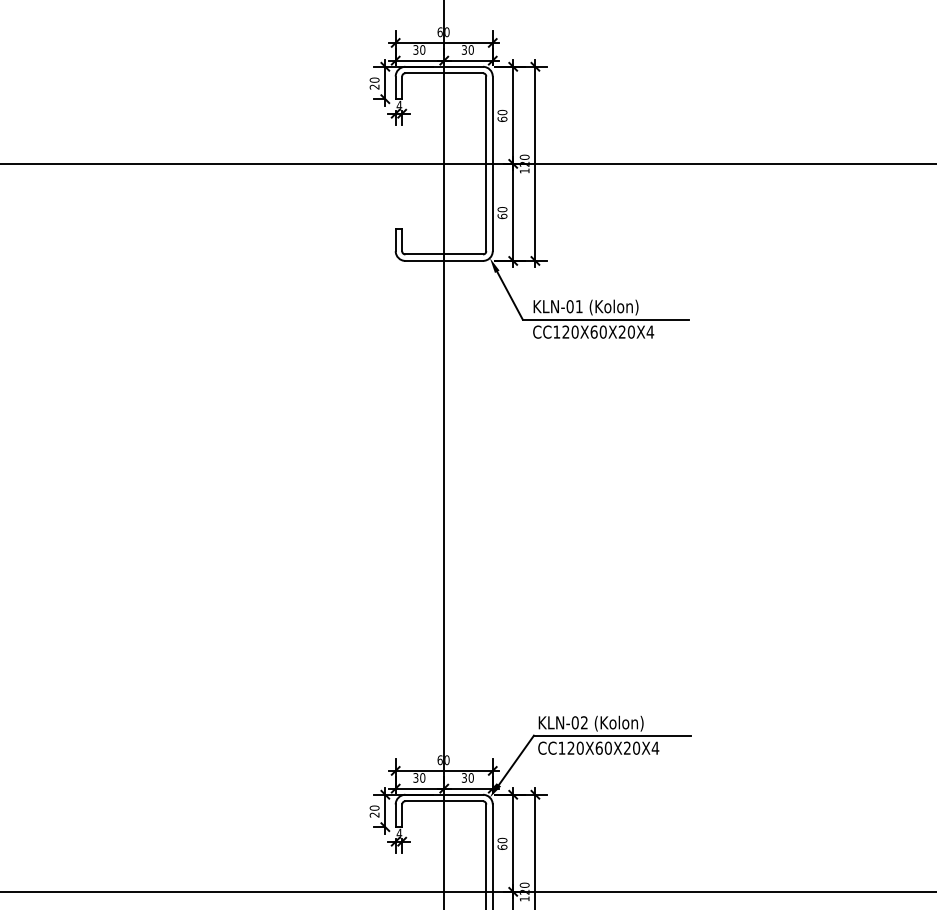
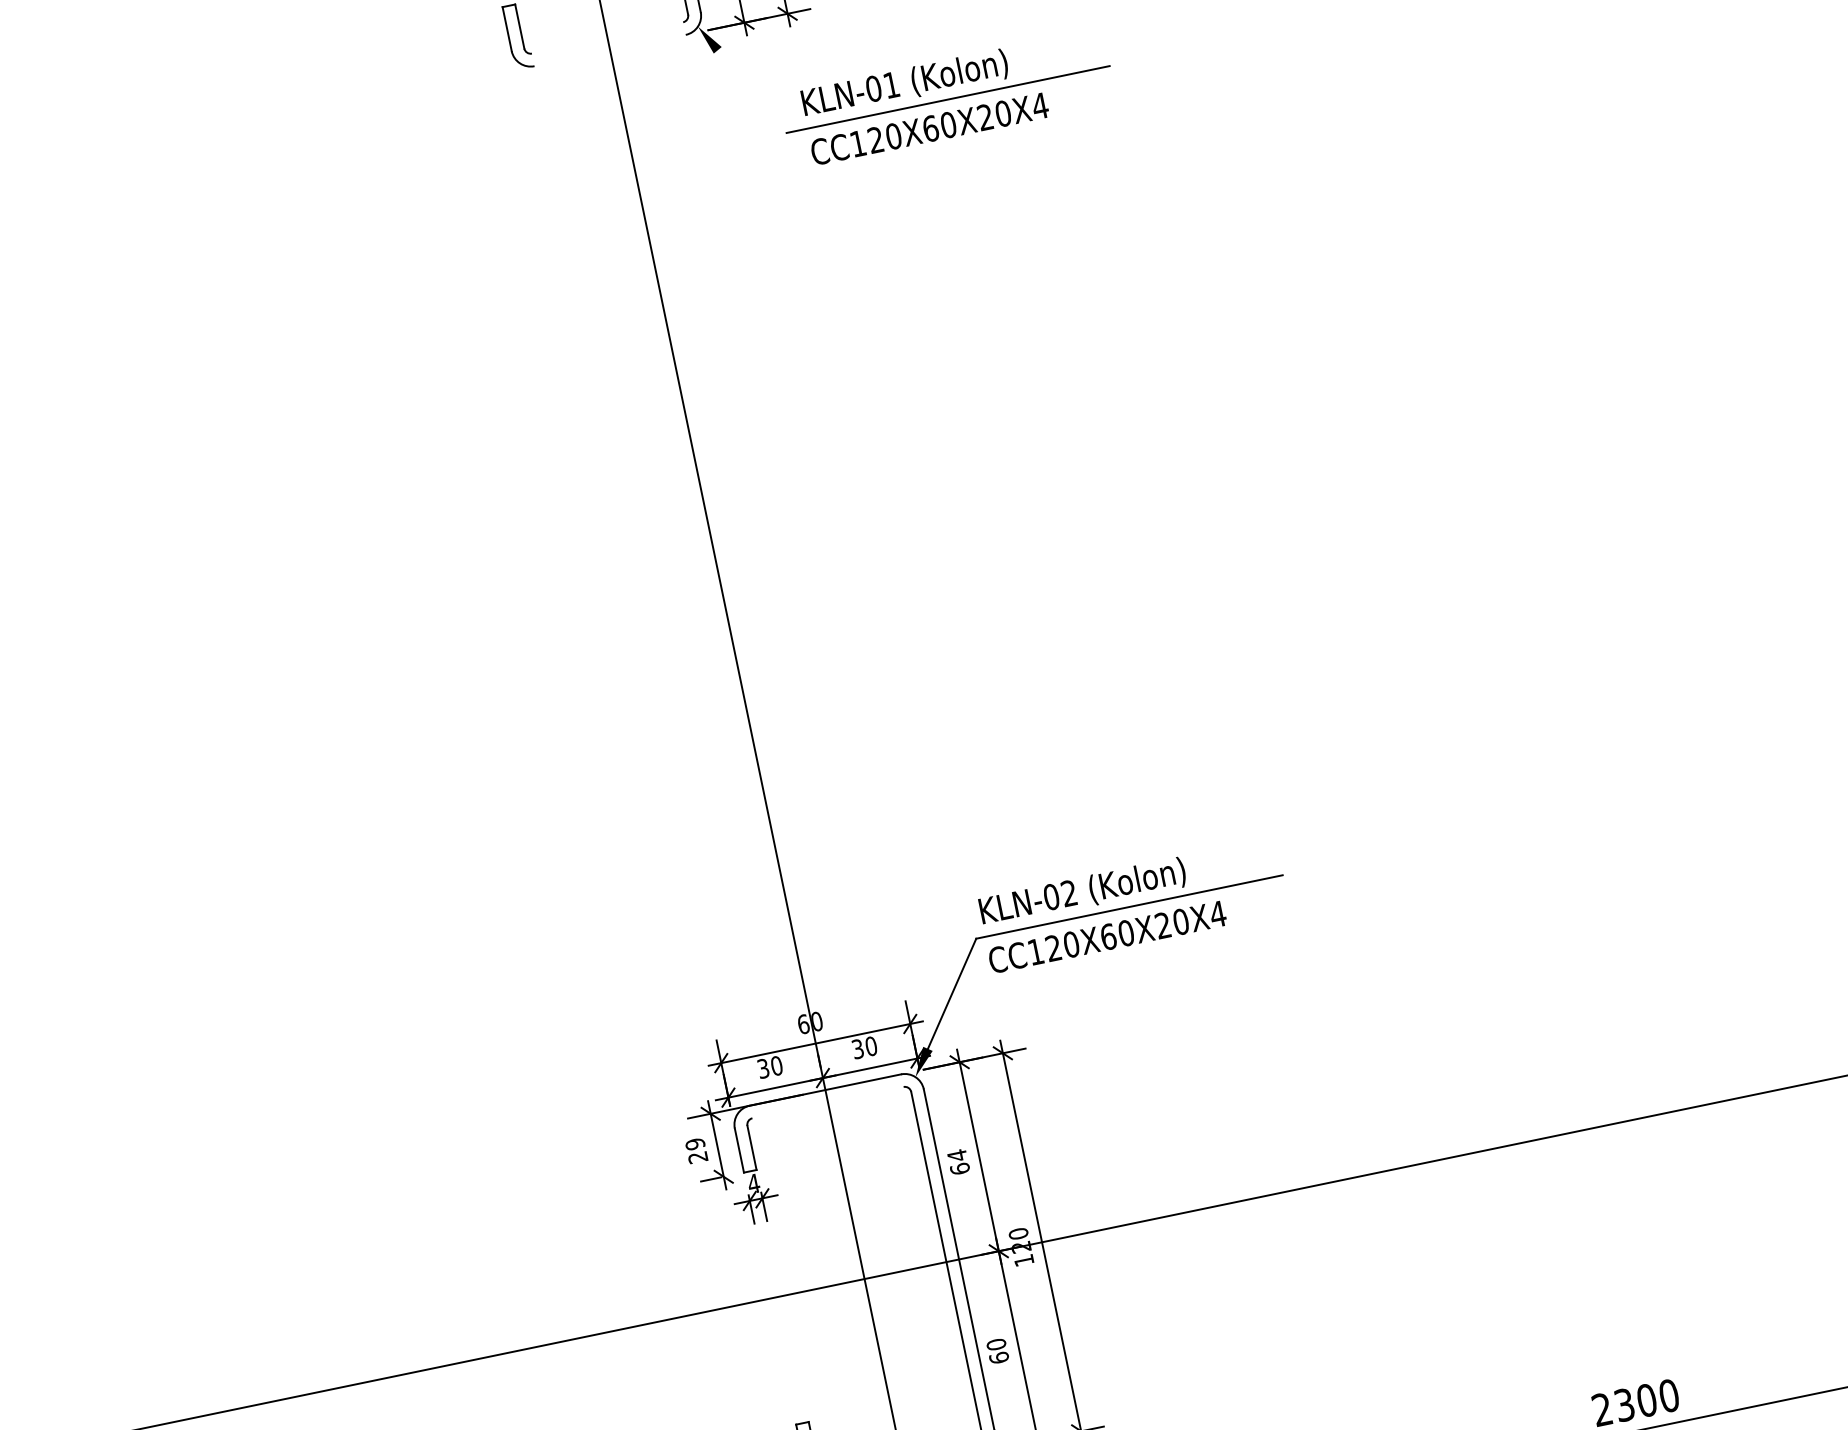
line: (444, 254) -> (608, 37), removed
line: (444, 260) -> (610, 49), removed
line: (509, 295) -> (751, 91), removed
line: (444, 801) -> (828, 1103), removed
text: (374, 807) -> (694, 1142), 20 -> 29
text: (502, 840) -> (957, 1155), 60 -> 64

